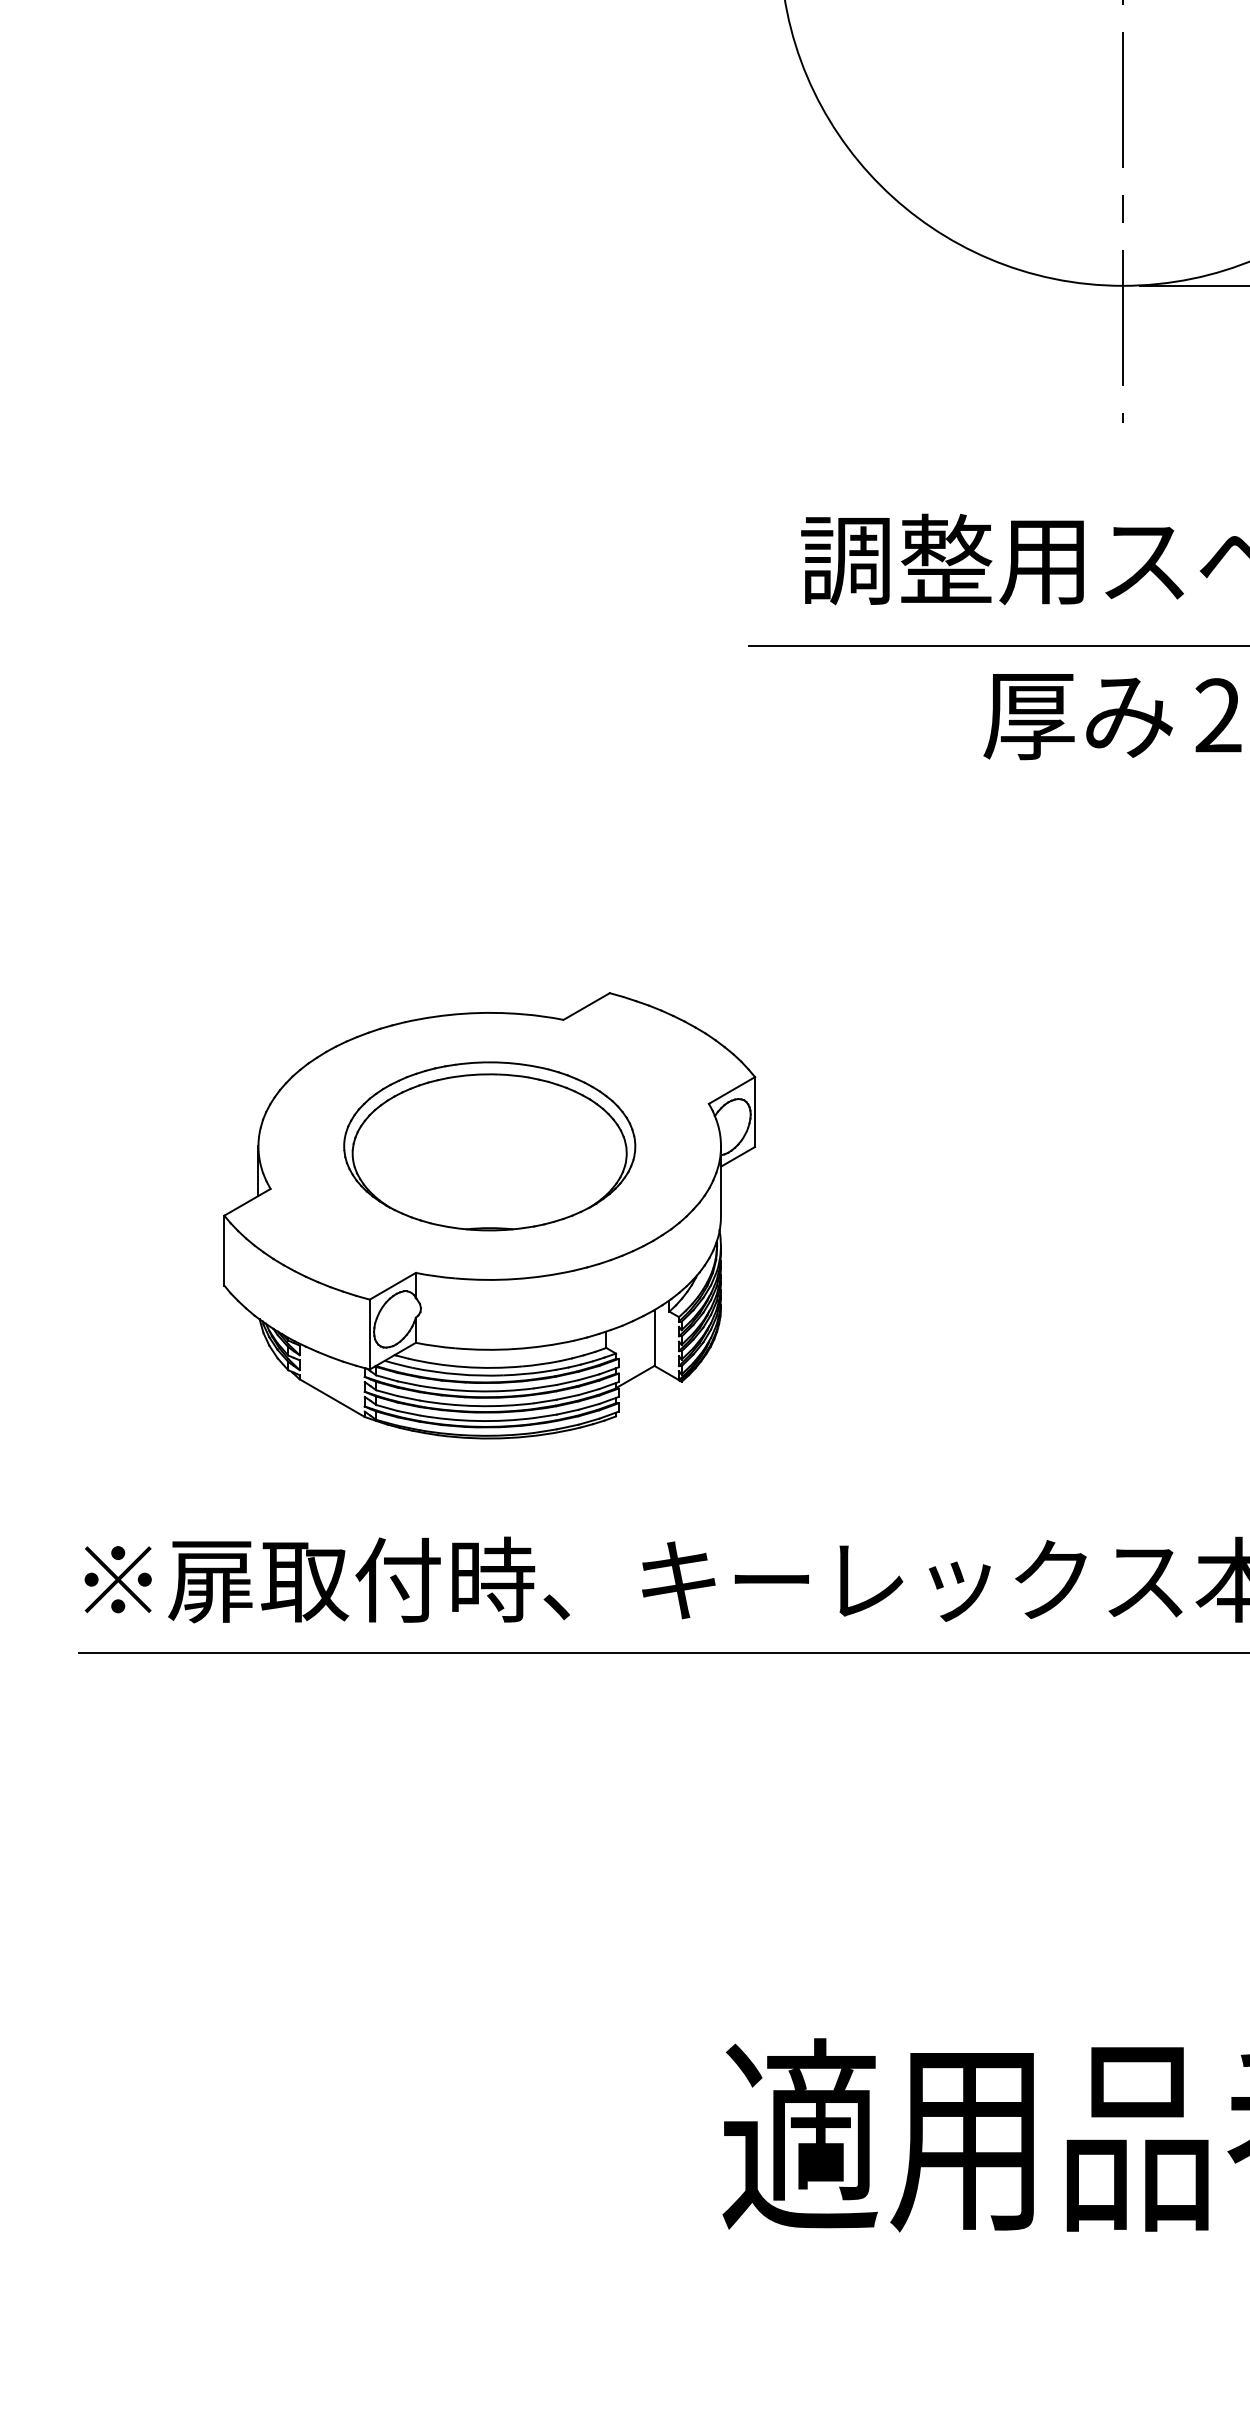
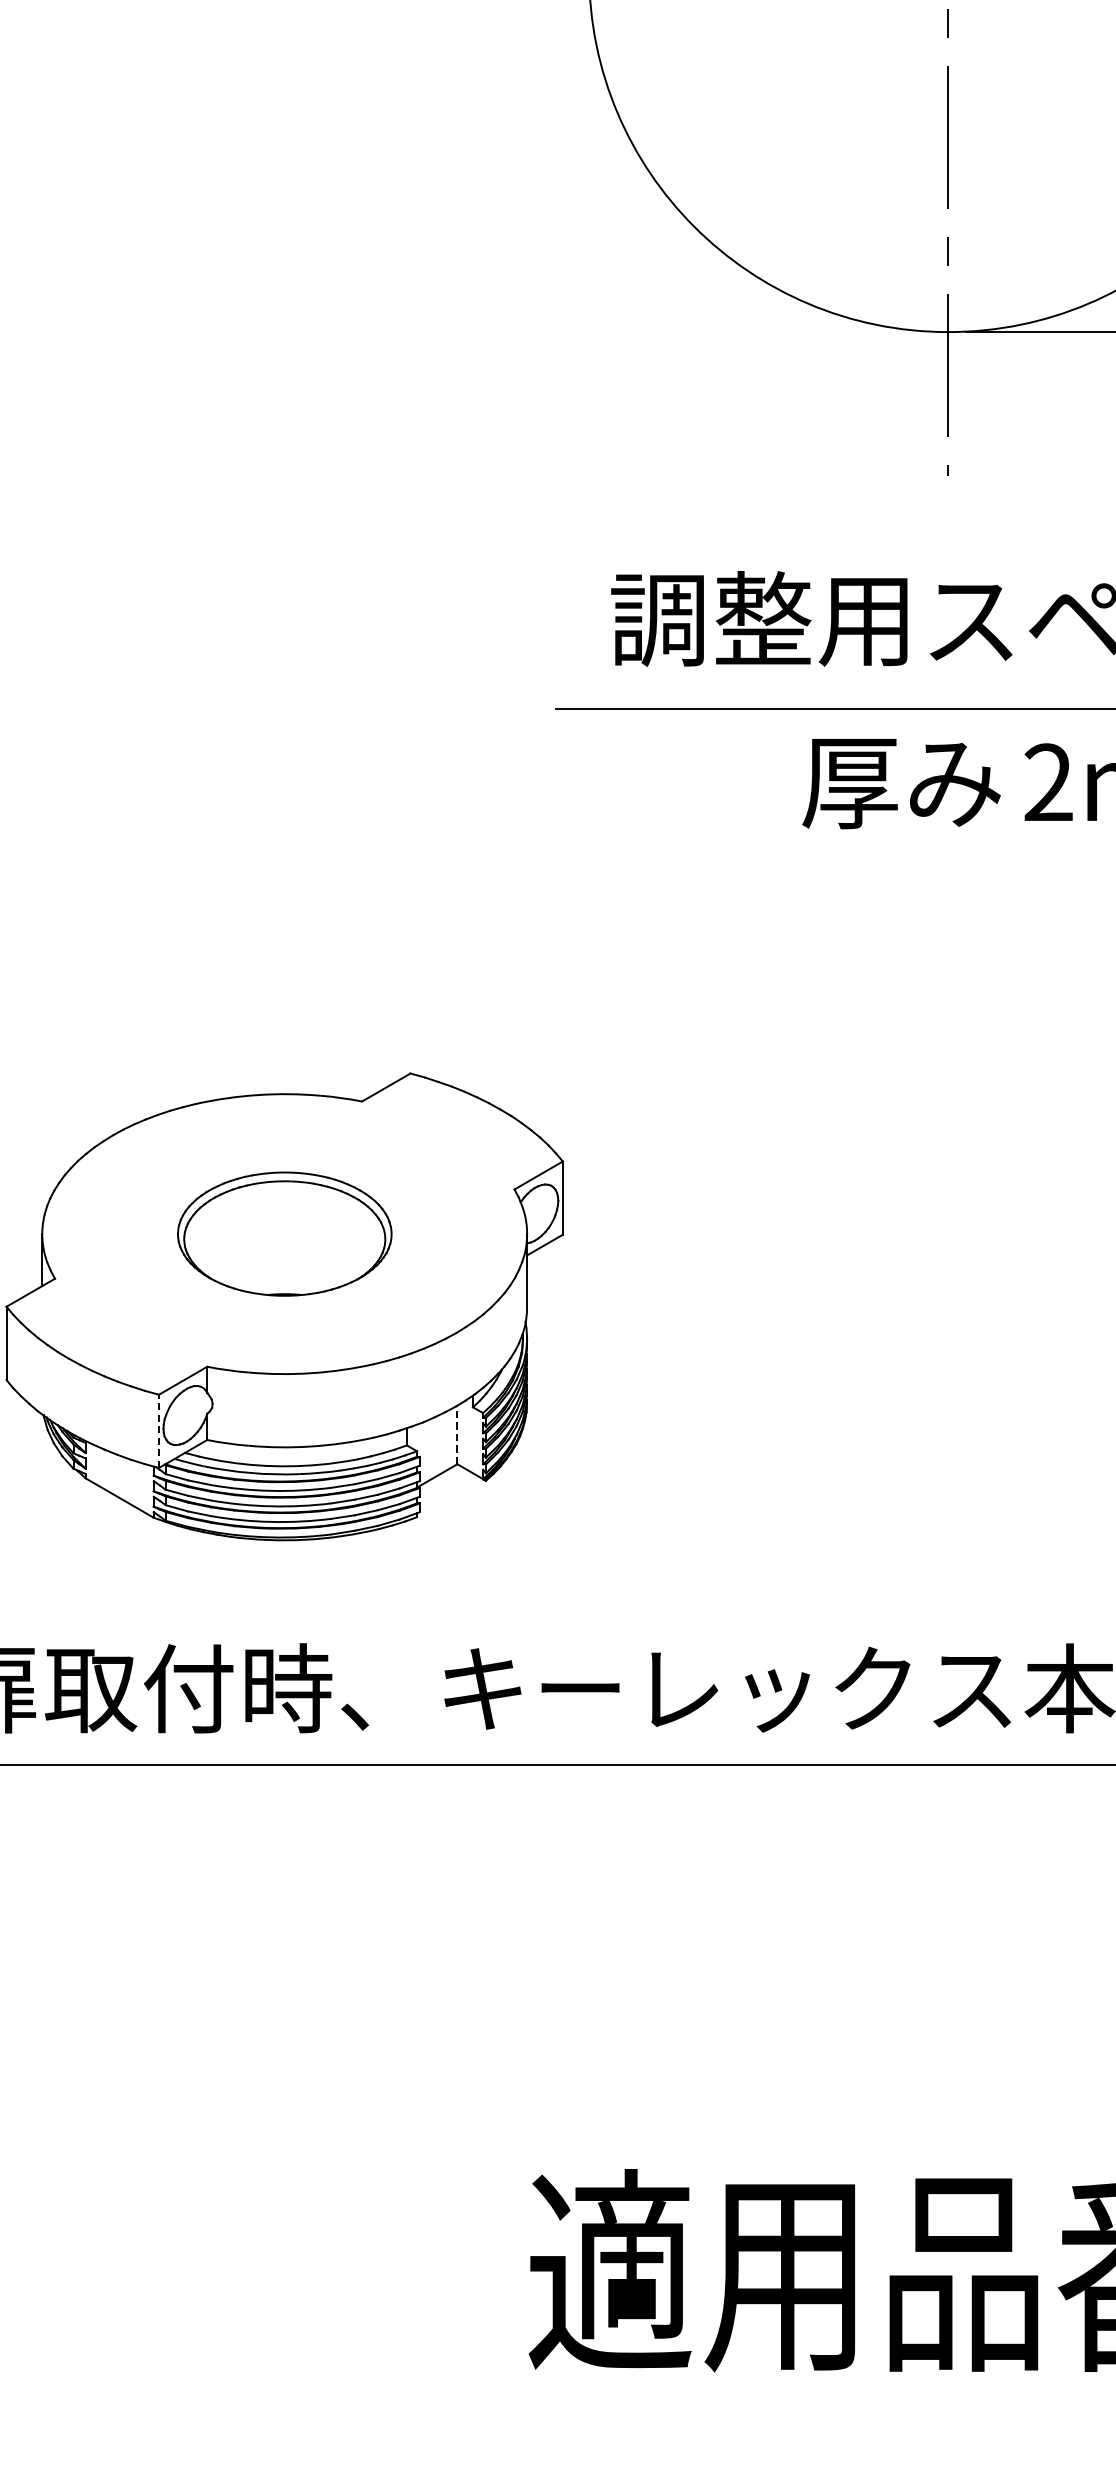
part: (489, 1146) -> (284, 1234), size x0.7
line: (369, 1334) -> (158, 1431), solid -> dashed
line: (654, 1338) -> (457, 1435), solid -> dashed

